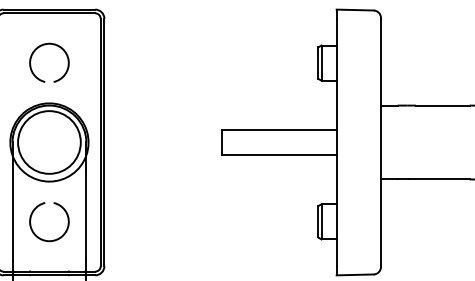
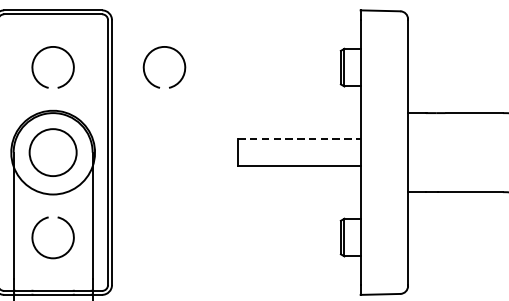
arc: (149, 45) -> (160, 48), added
line: (279, 129) -> (299, 138), solid -> dashed
circle: (49, 142) -> (53, 152), size x0.7

